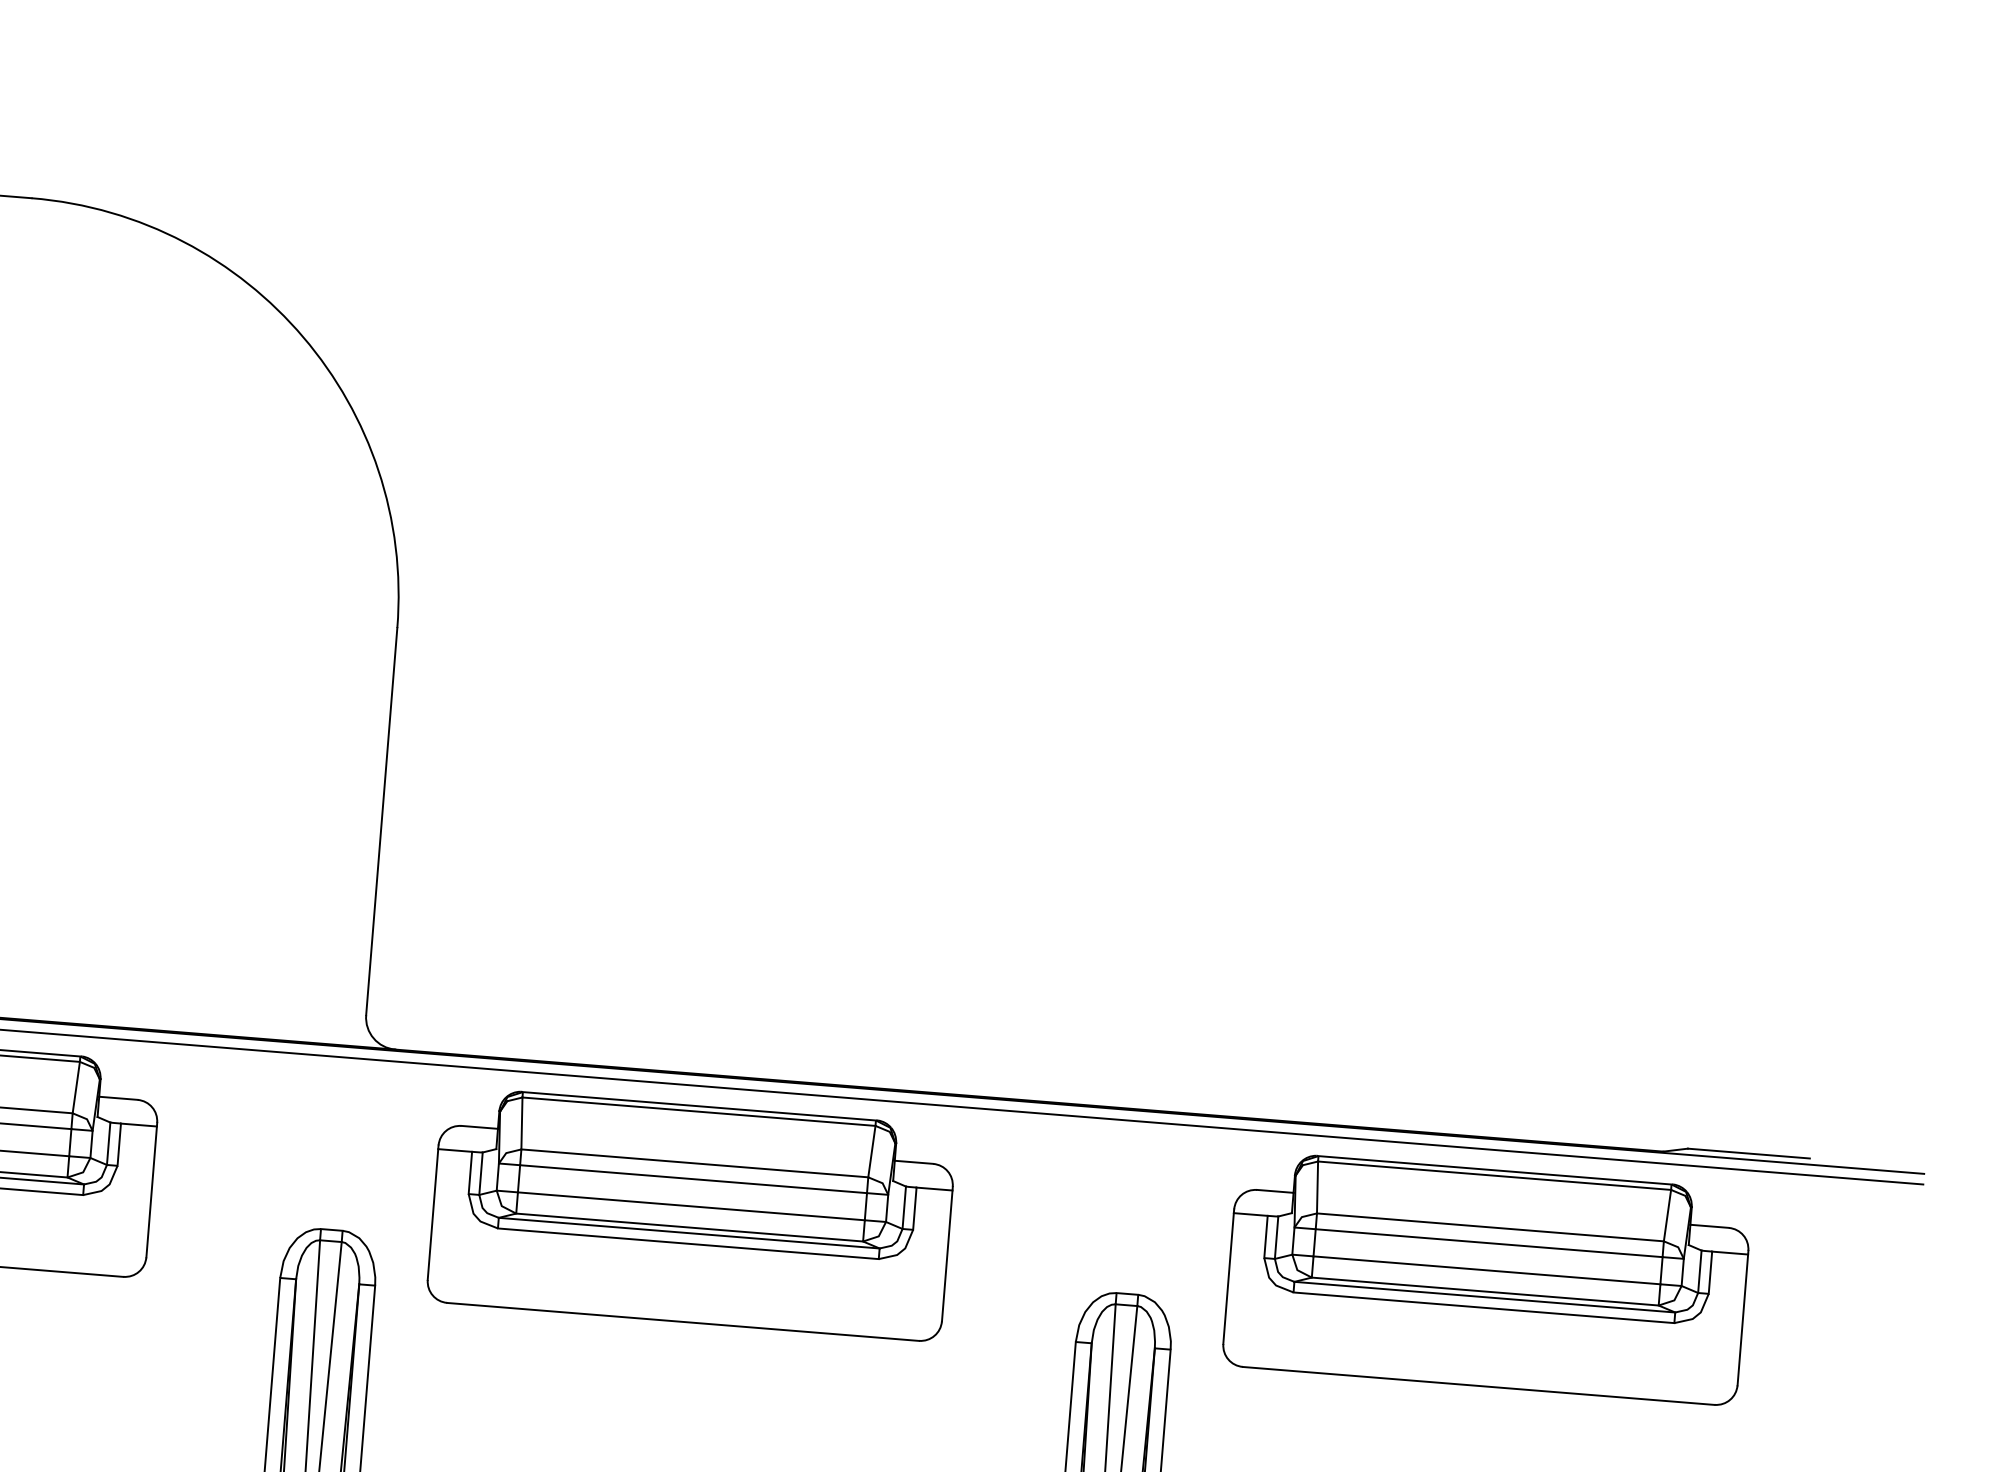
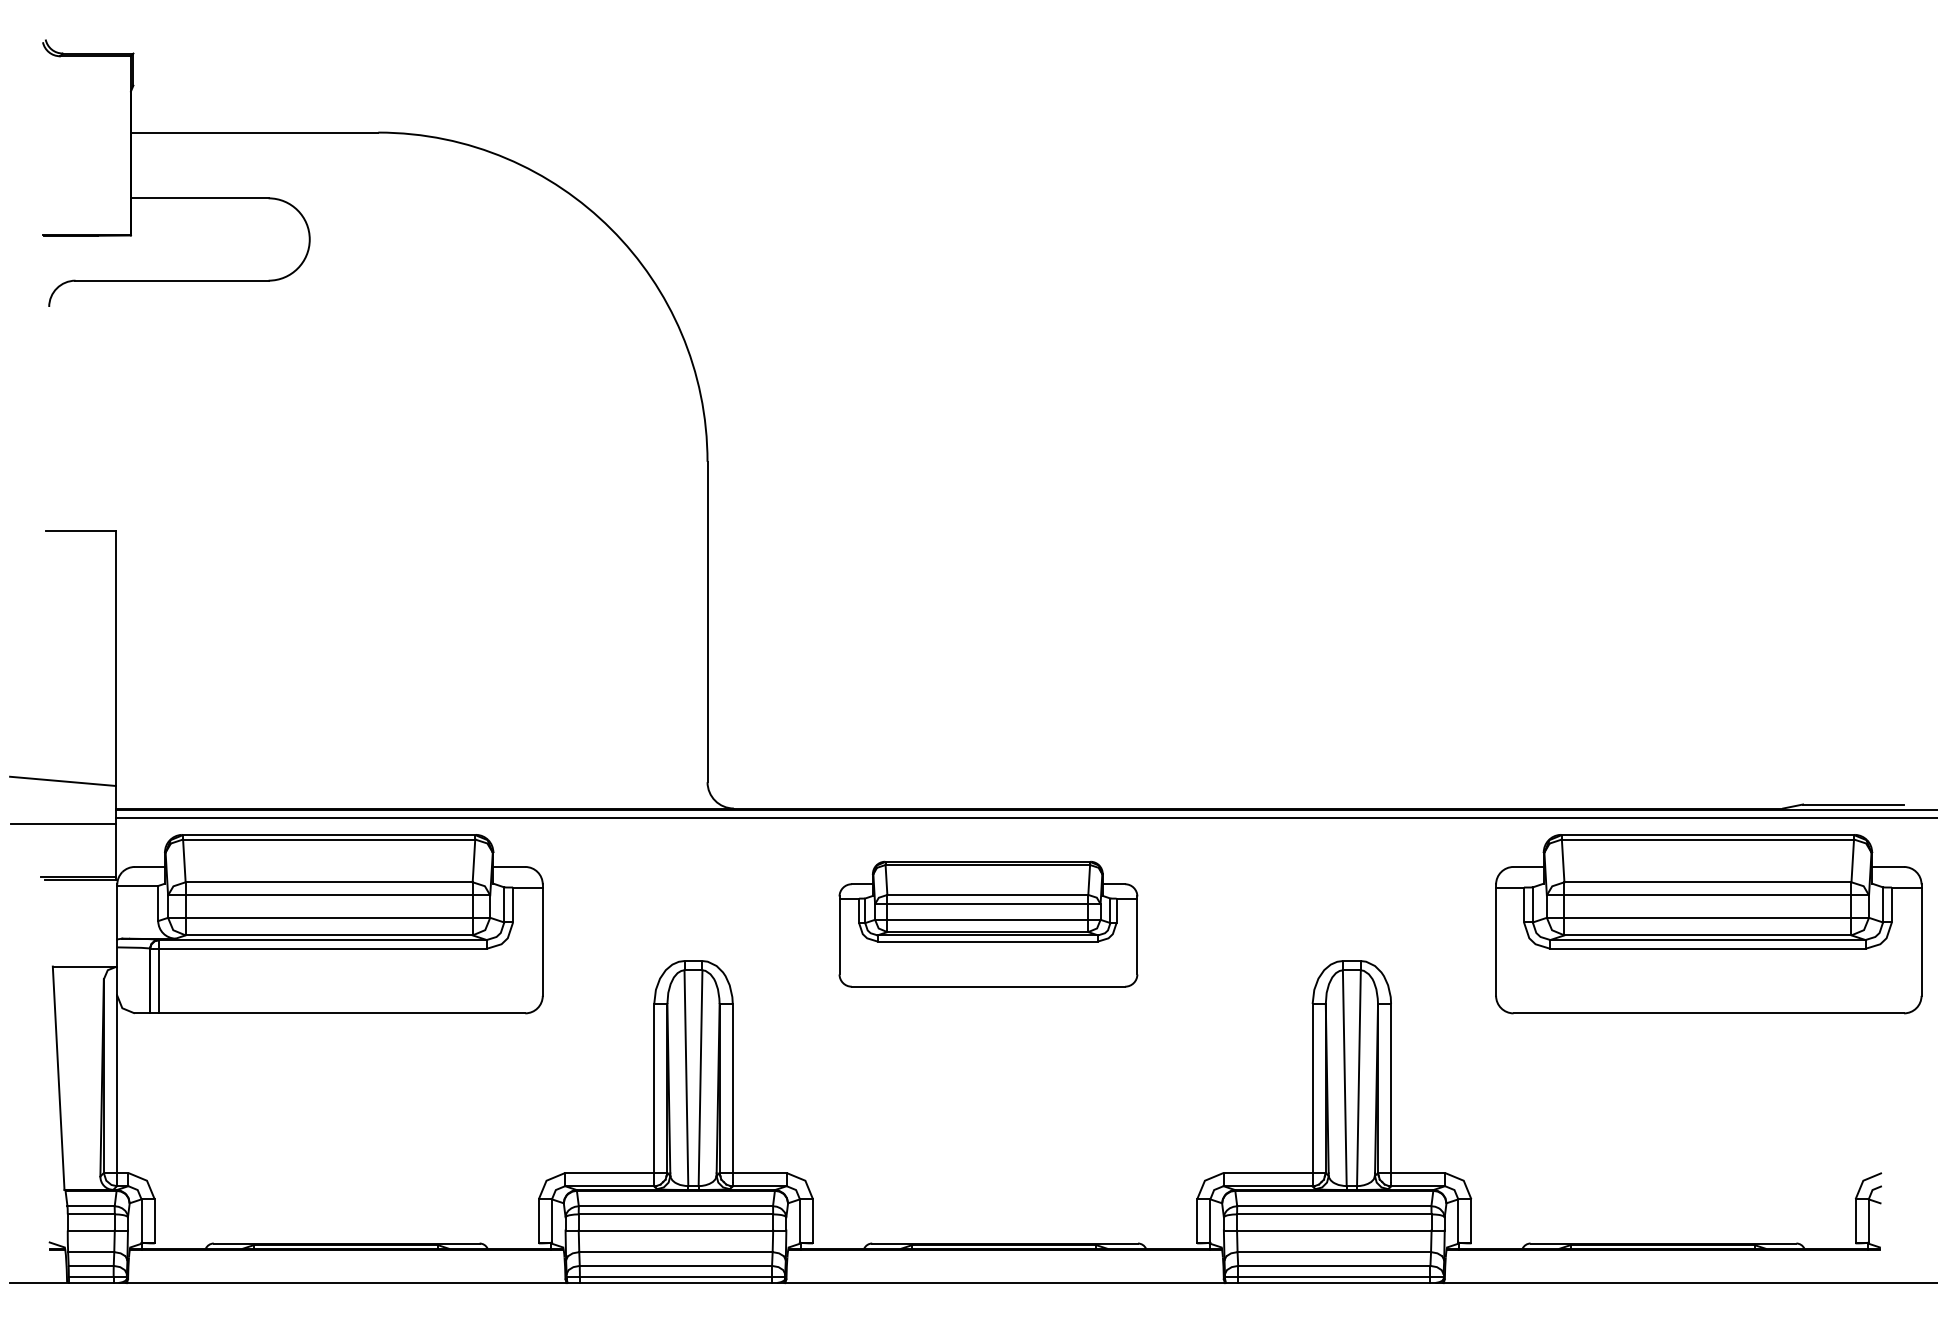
part: (691, 1214) -> (988, 924), size x0.7
part: (1486, 1278) -> (1708, 924), moved

